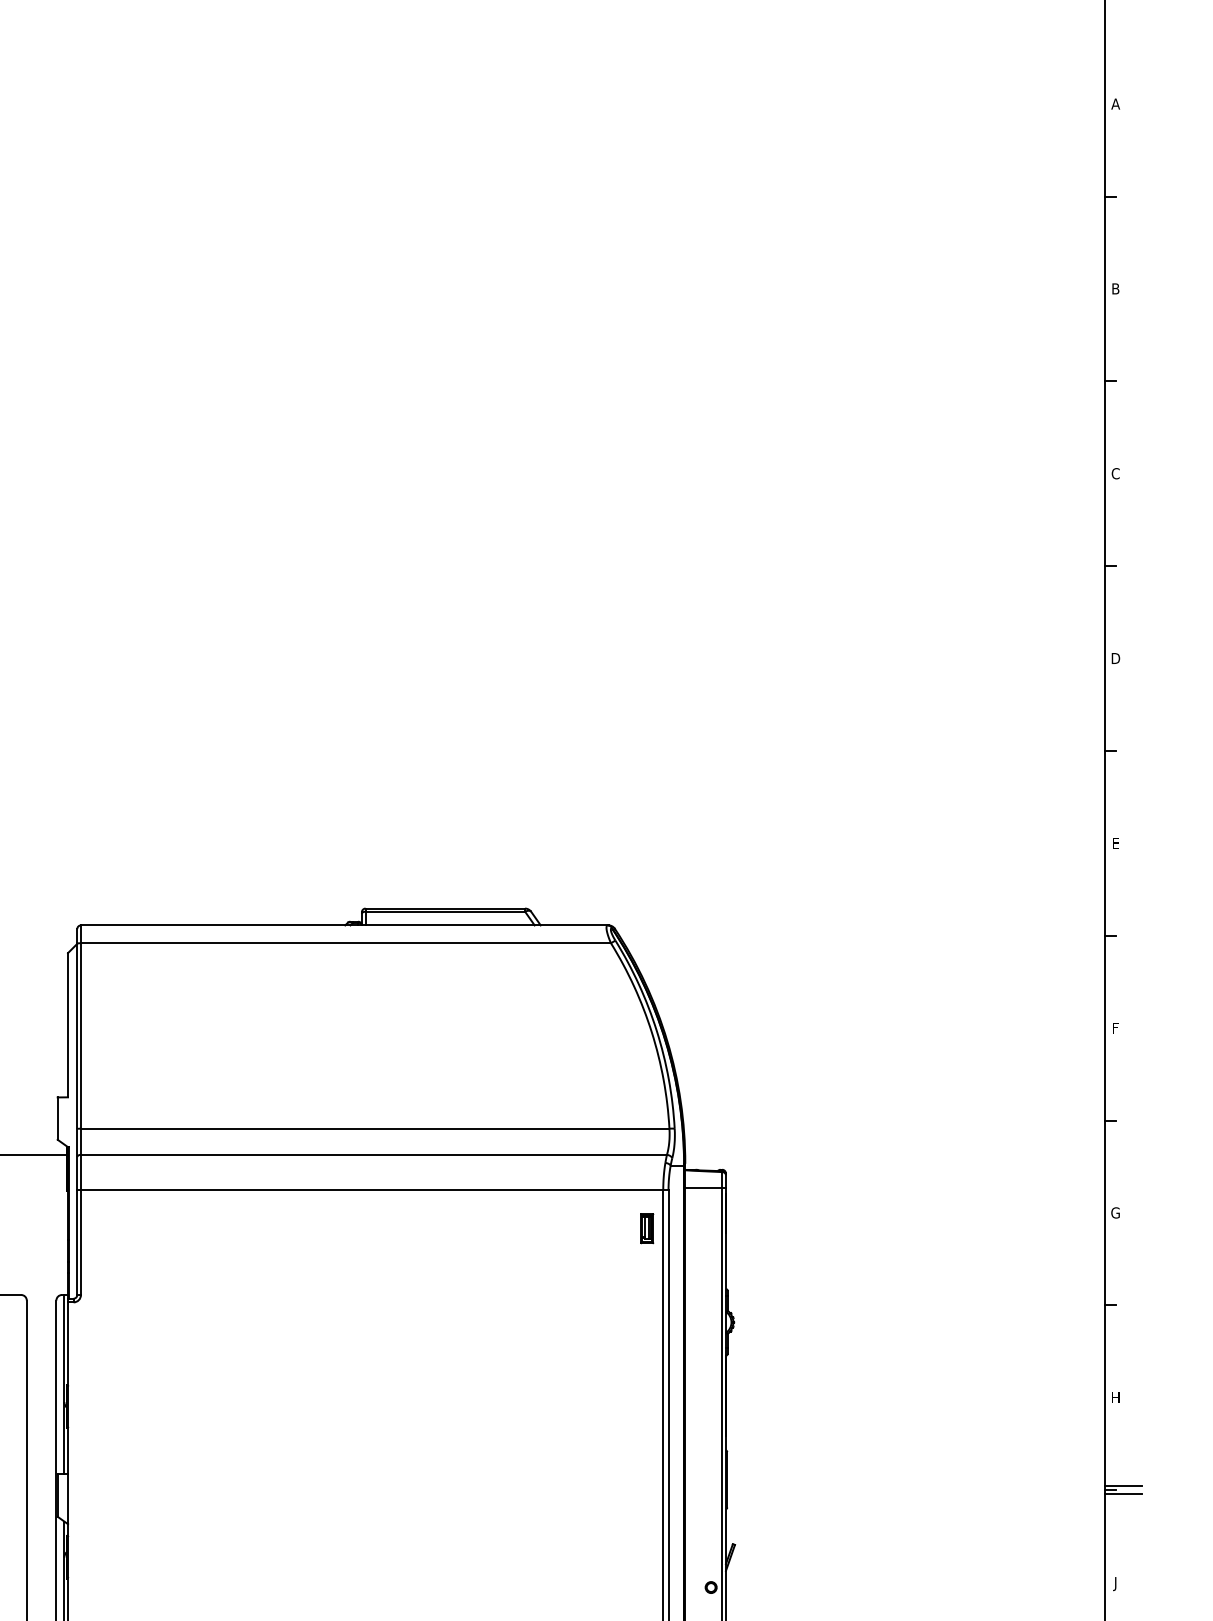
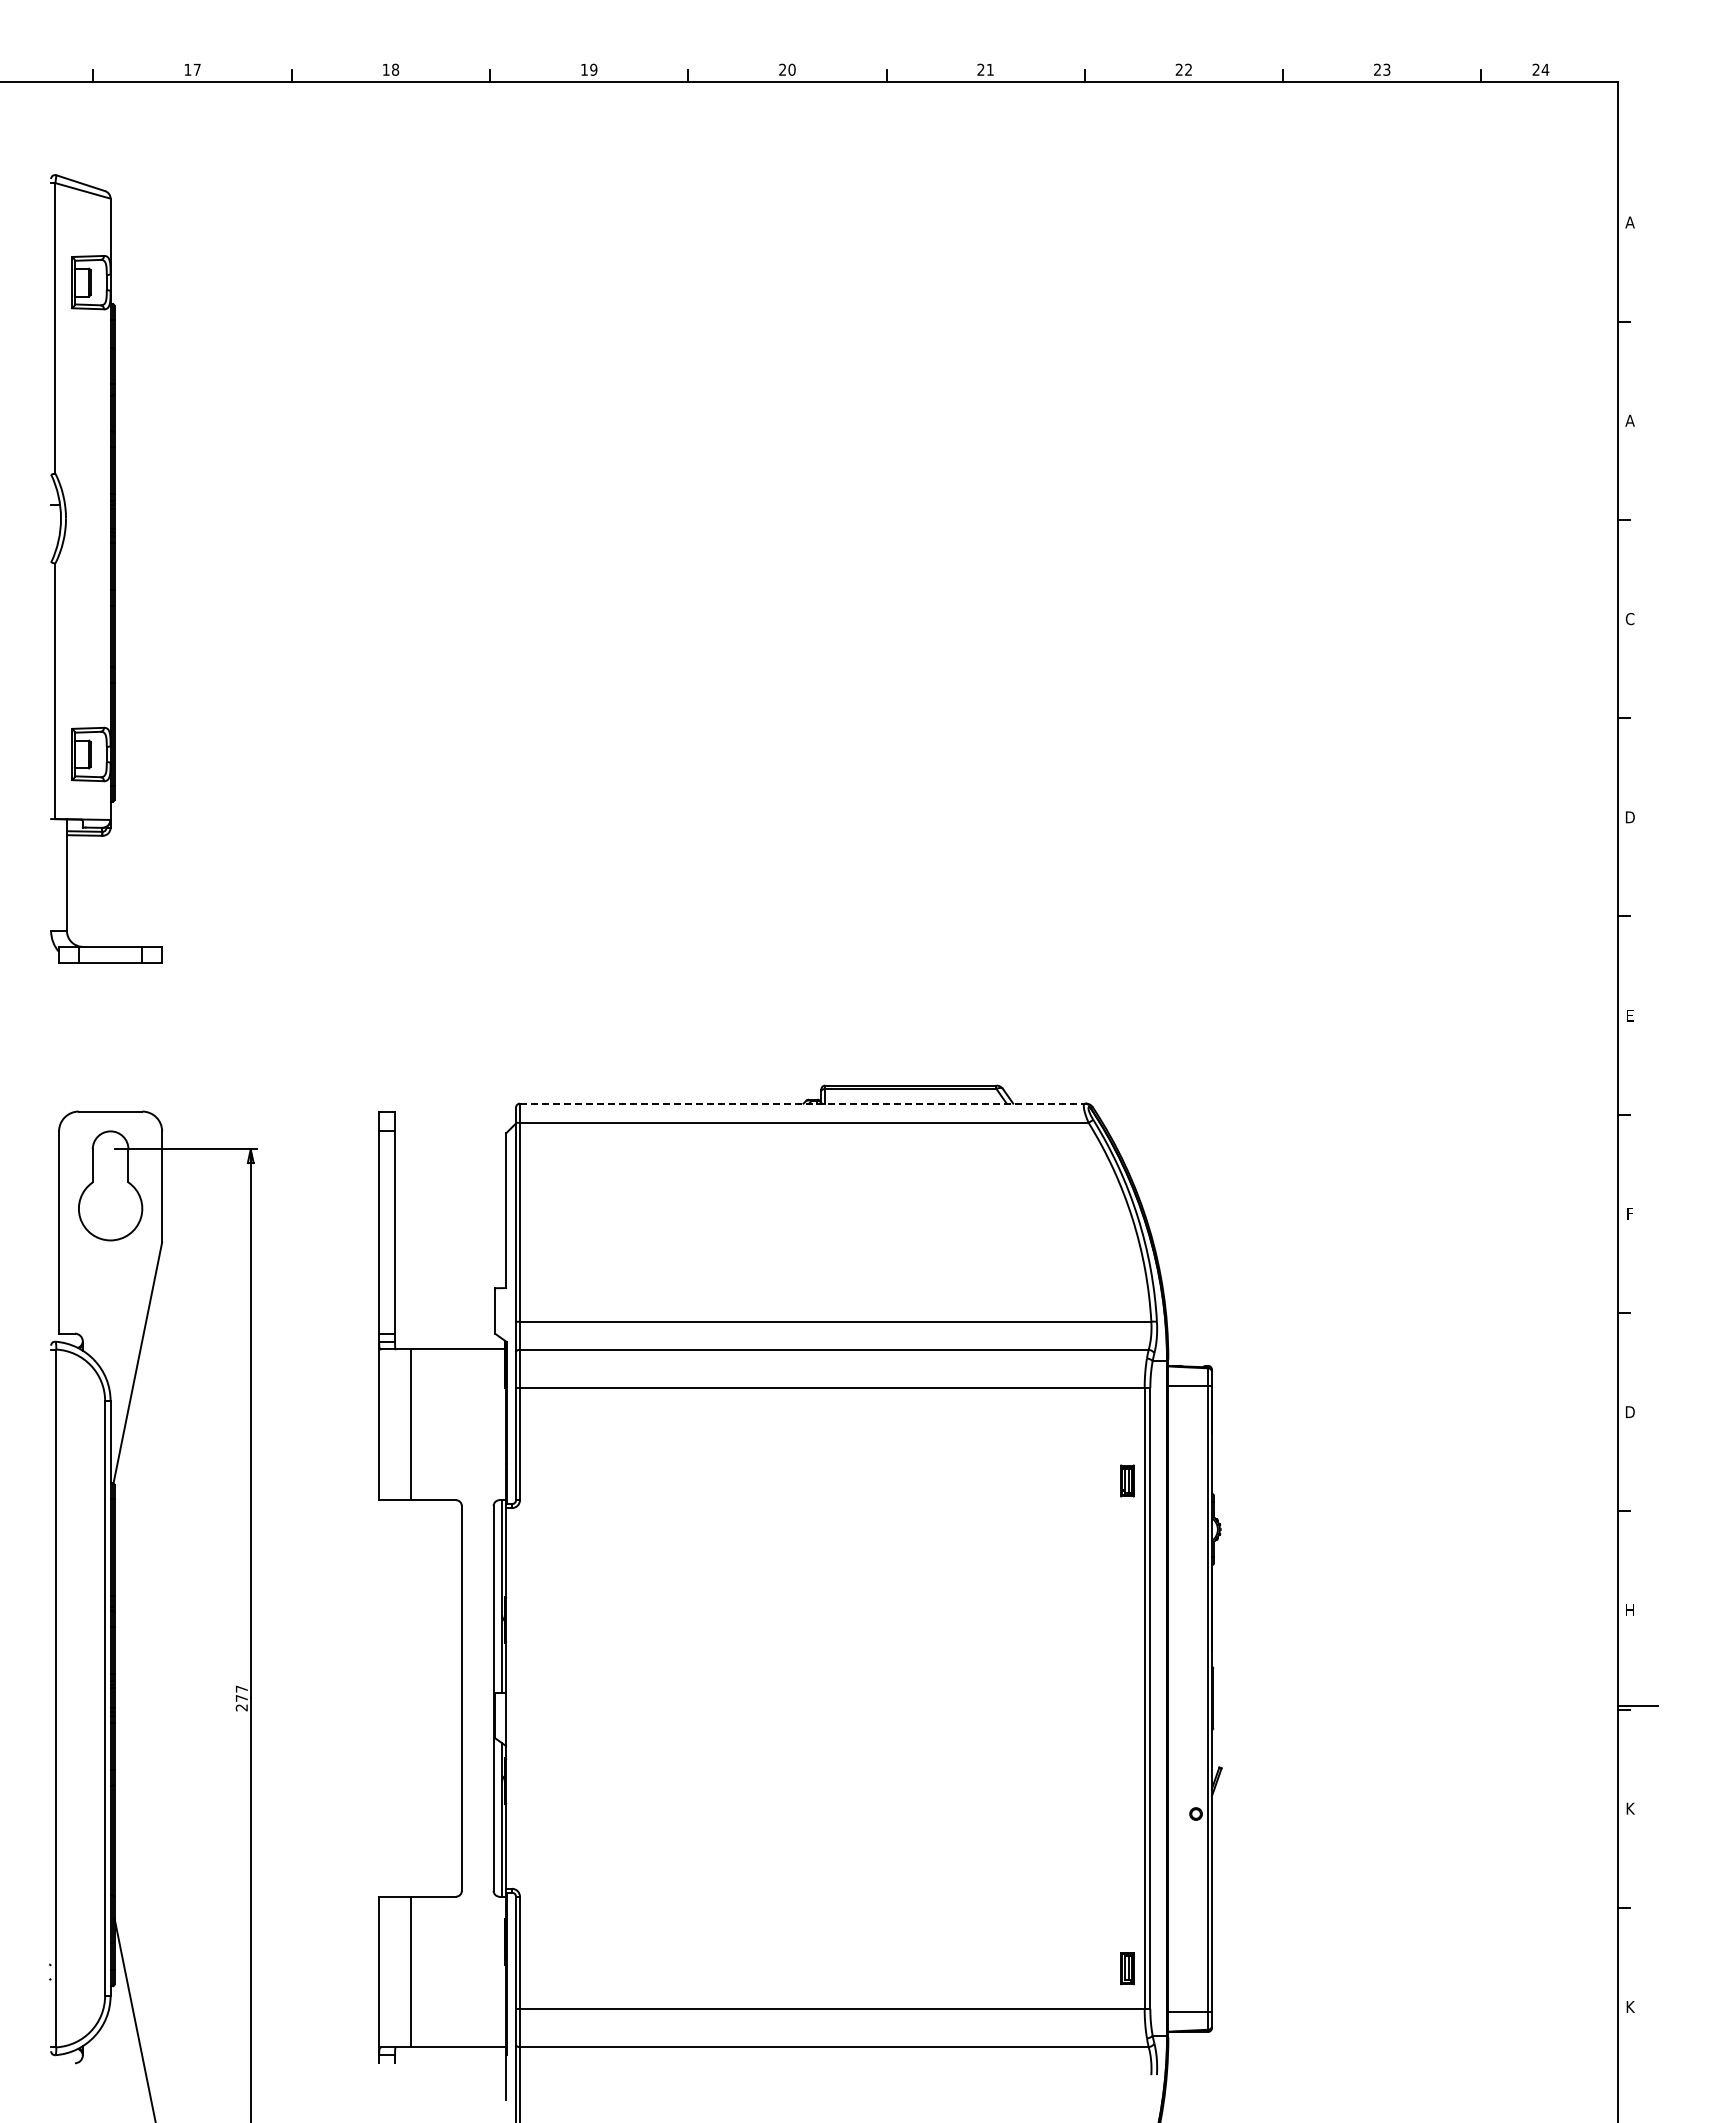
text: (1115, 288) -> (1629, 420), B -> A
line: (345, 925) -> (803, 1103), solid -> dashed
text: (1115, 1213) -> (1629, 1412), G -> D
part: (647, 1228) -> (1127, 1480), moved
line: (1122, 1493) -> (1637, 1713), removed
text: (1116, 1583) -> (1630, 1809), J -> K

